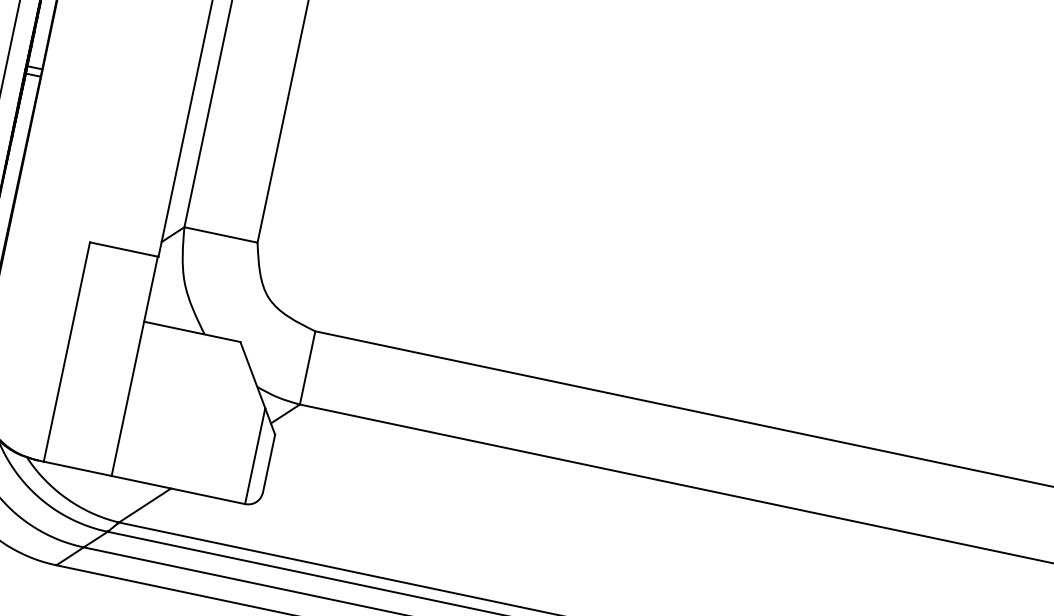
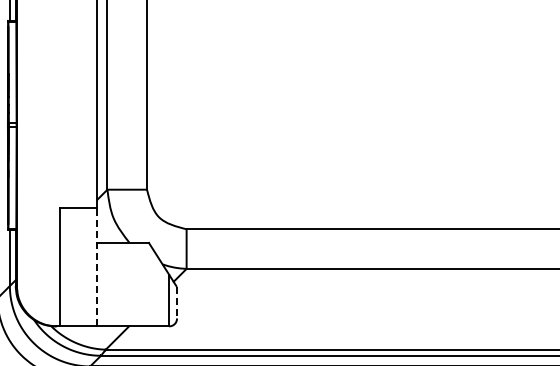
line: (134, 365) -> (96, 266), solid -> dashed
line: (269, 463) -> (177, 302), solid -> dashed

